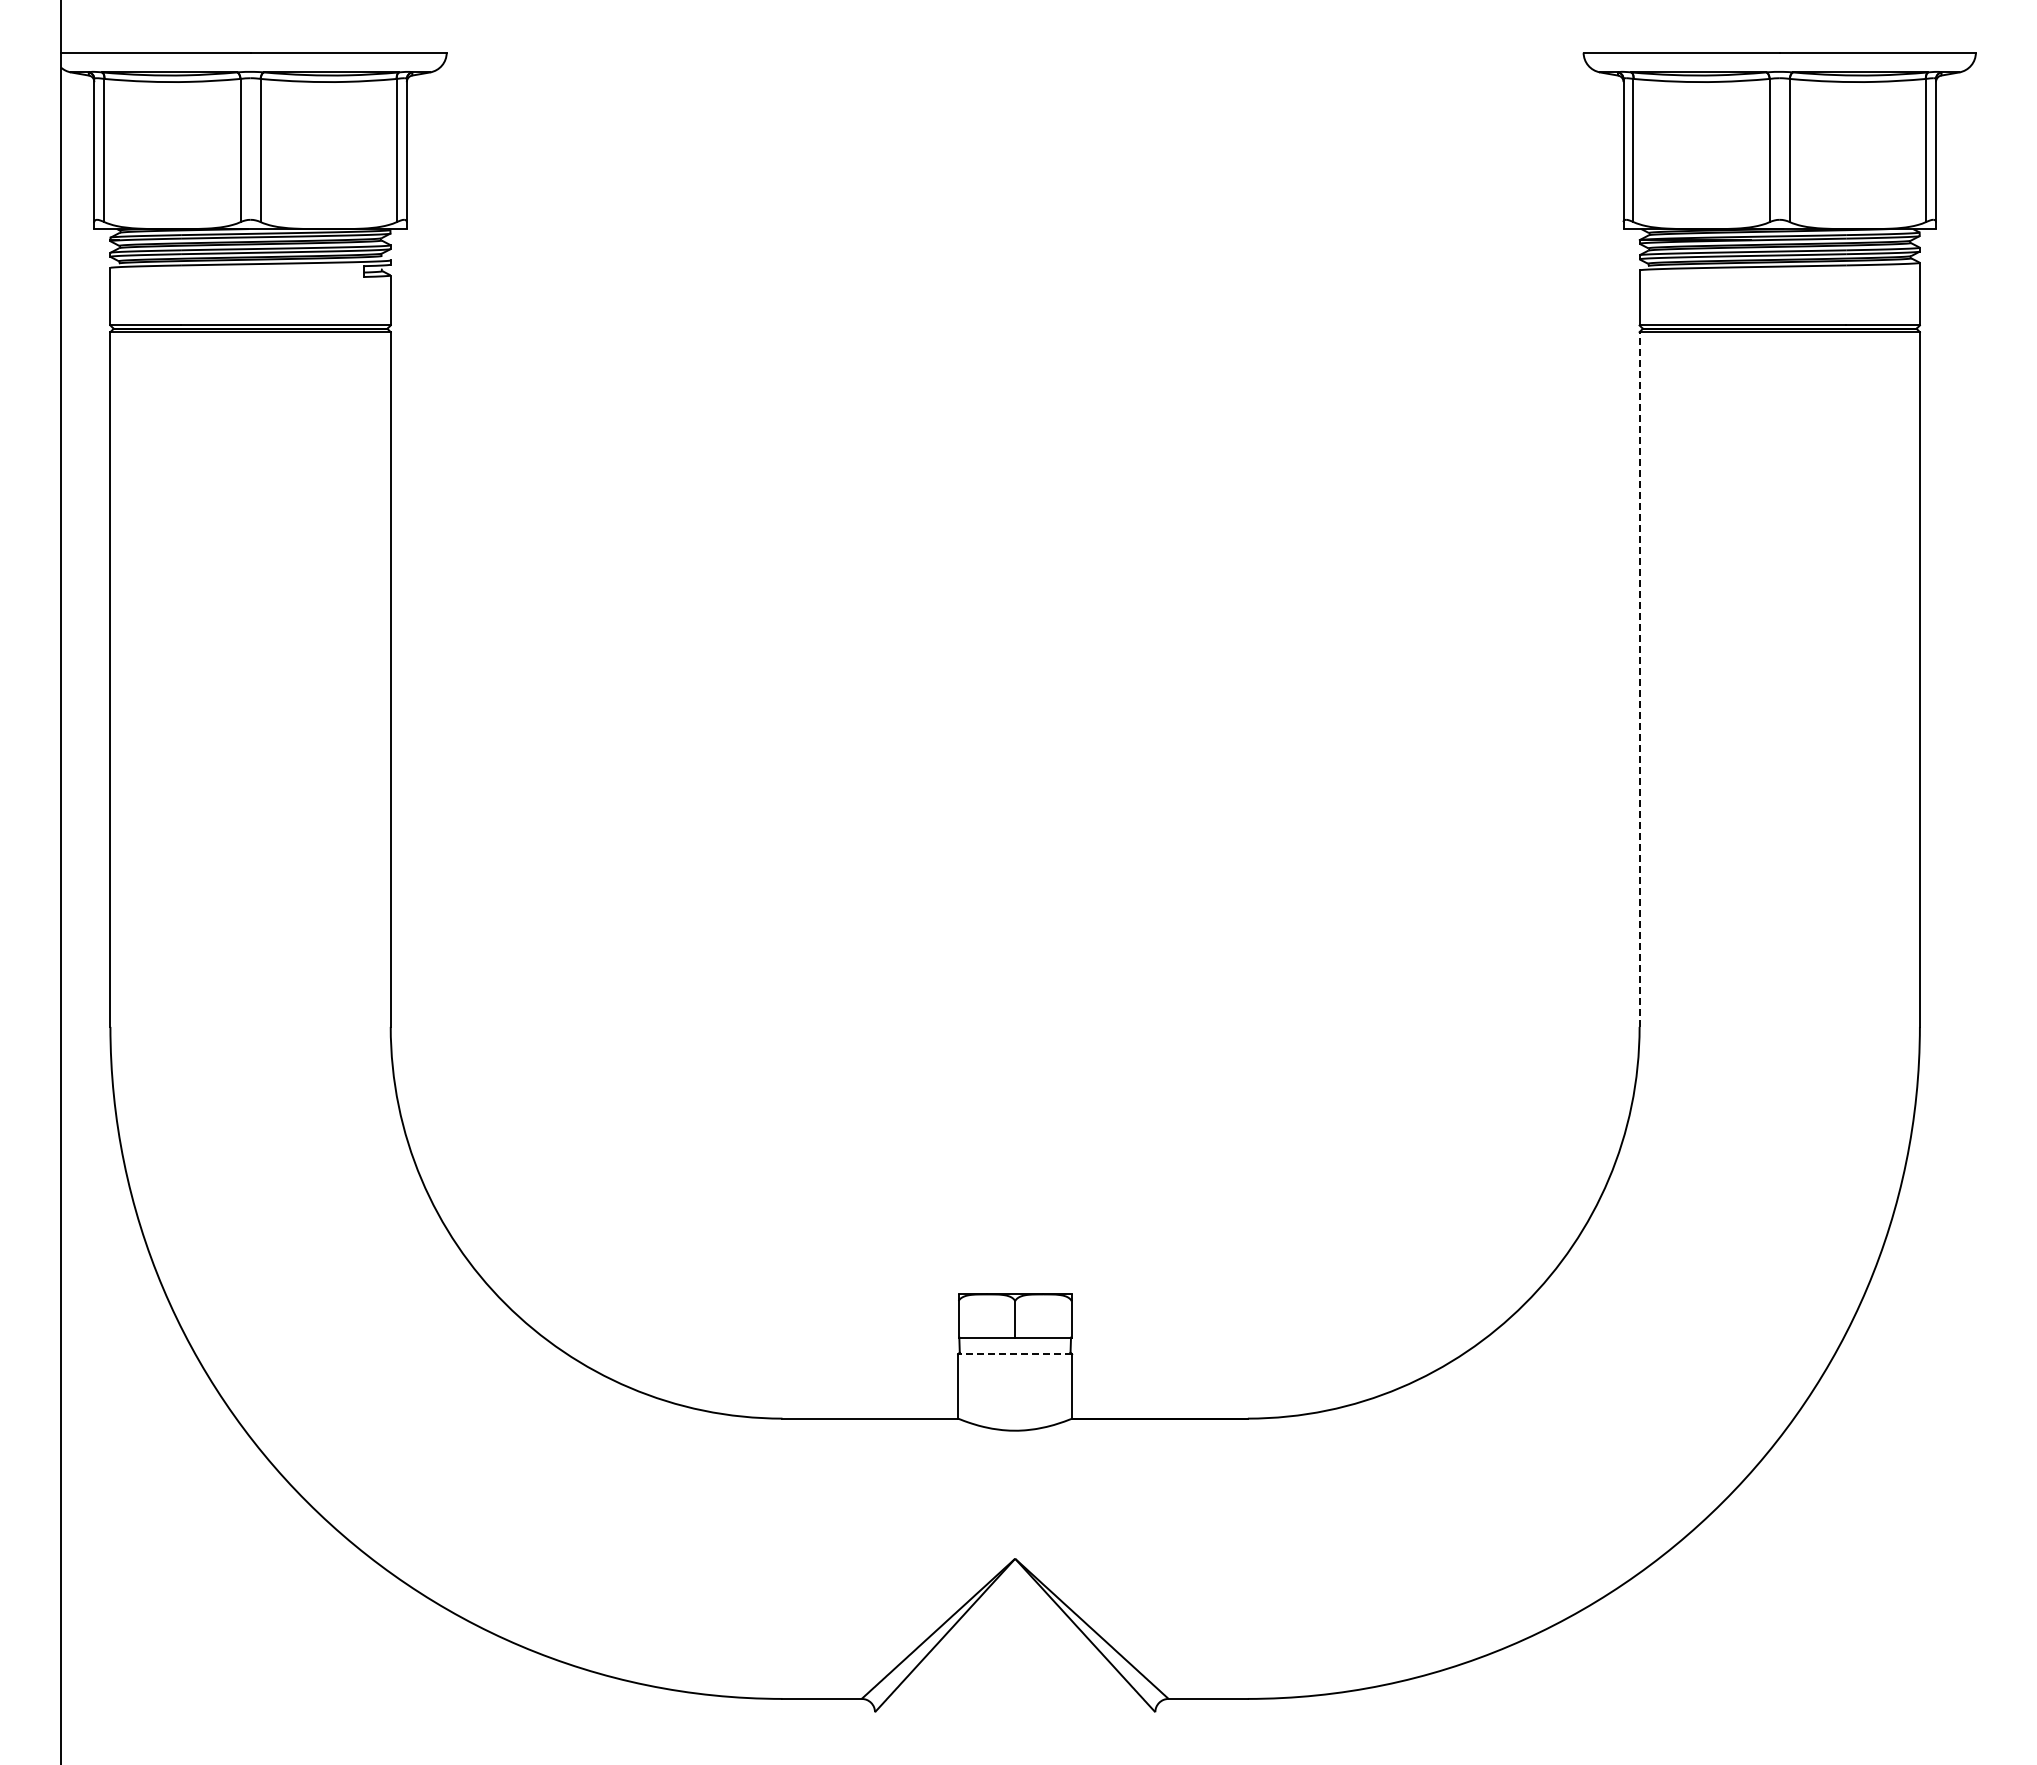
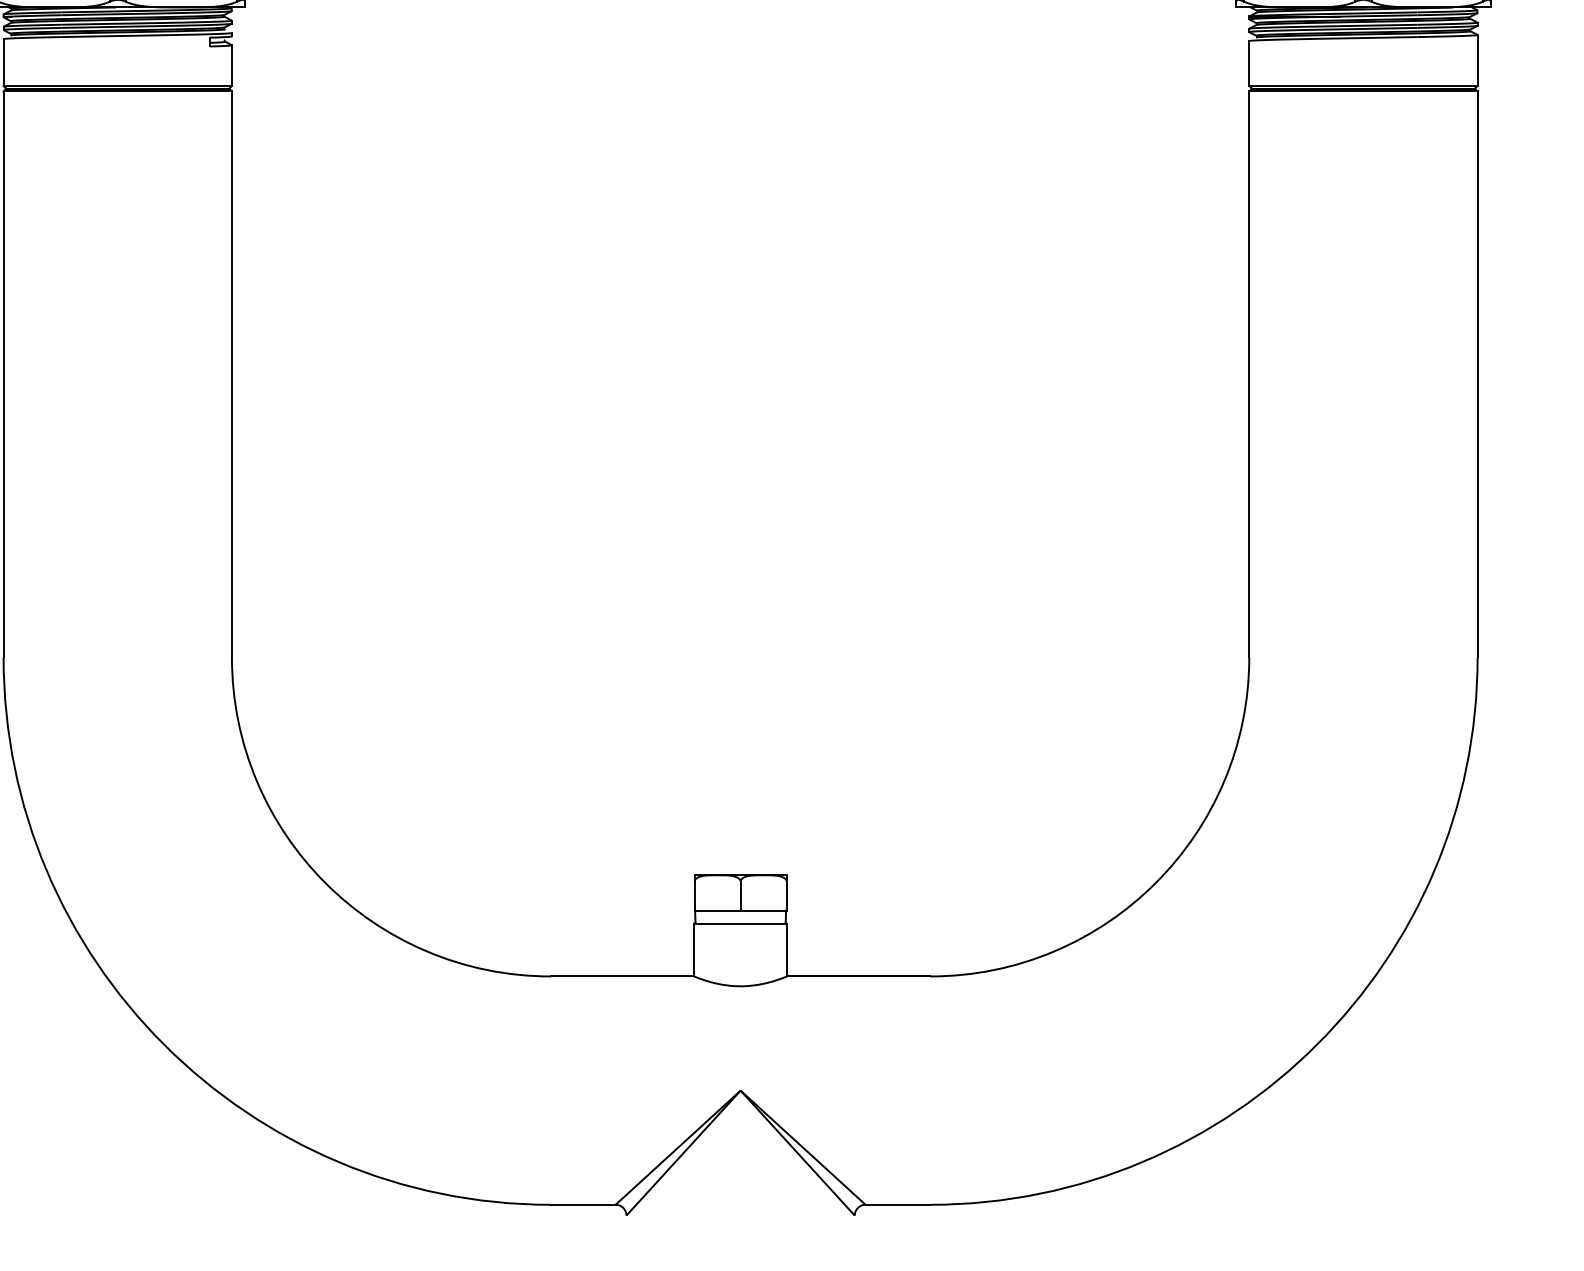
line: (1639, 679) -> (1249, 374), dashed -> solid
line: (1014, 1354) -> (740, 924), dashed -> solid

